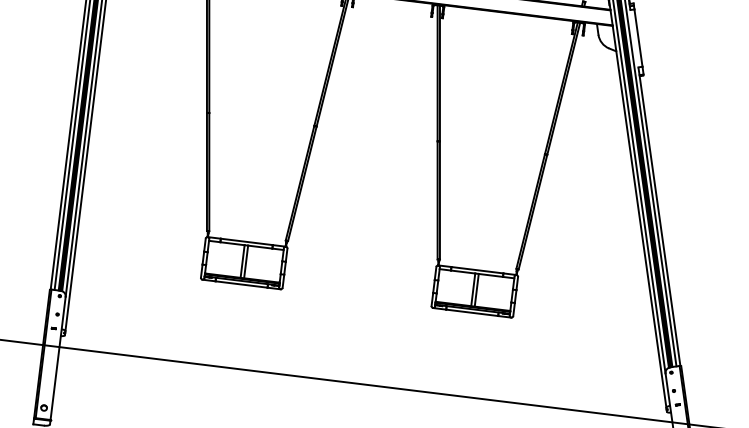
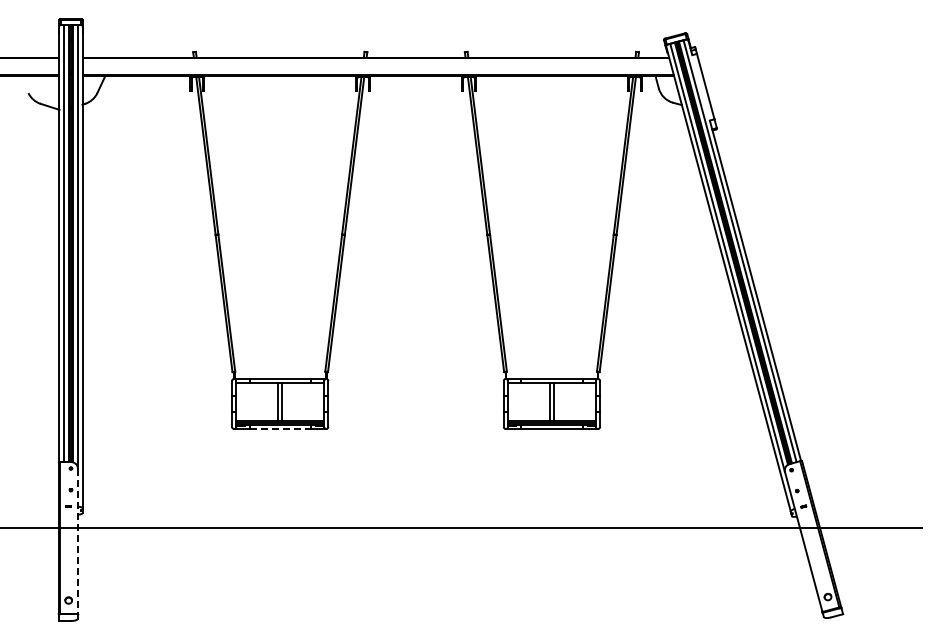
line: (241, 284) -> (280, 429), solid -> dashed
line: (57, 358) -> (77, 541), solid -> dashed

